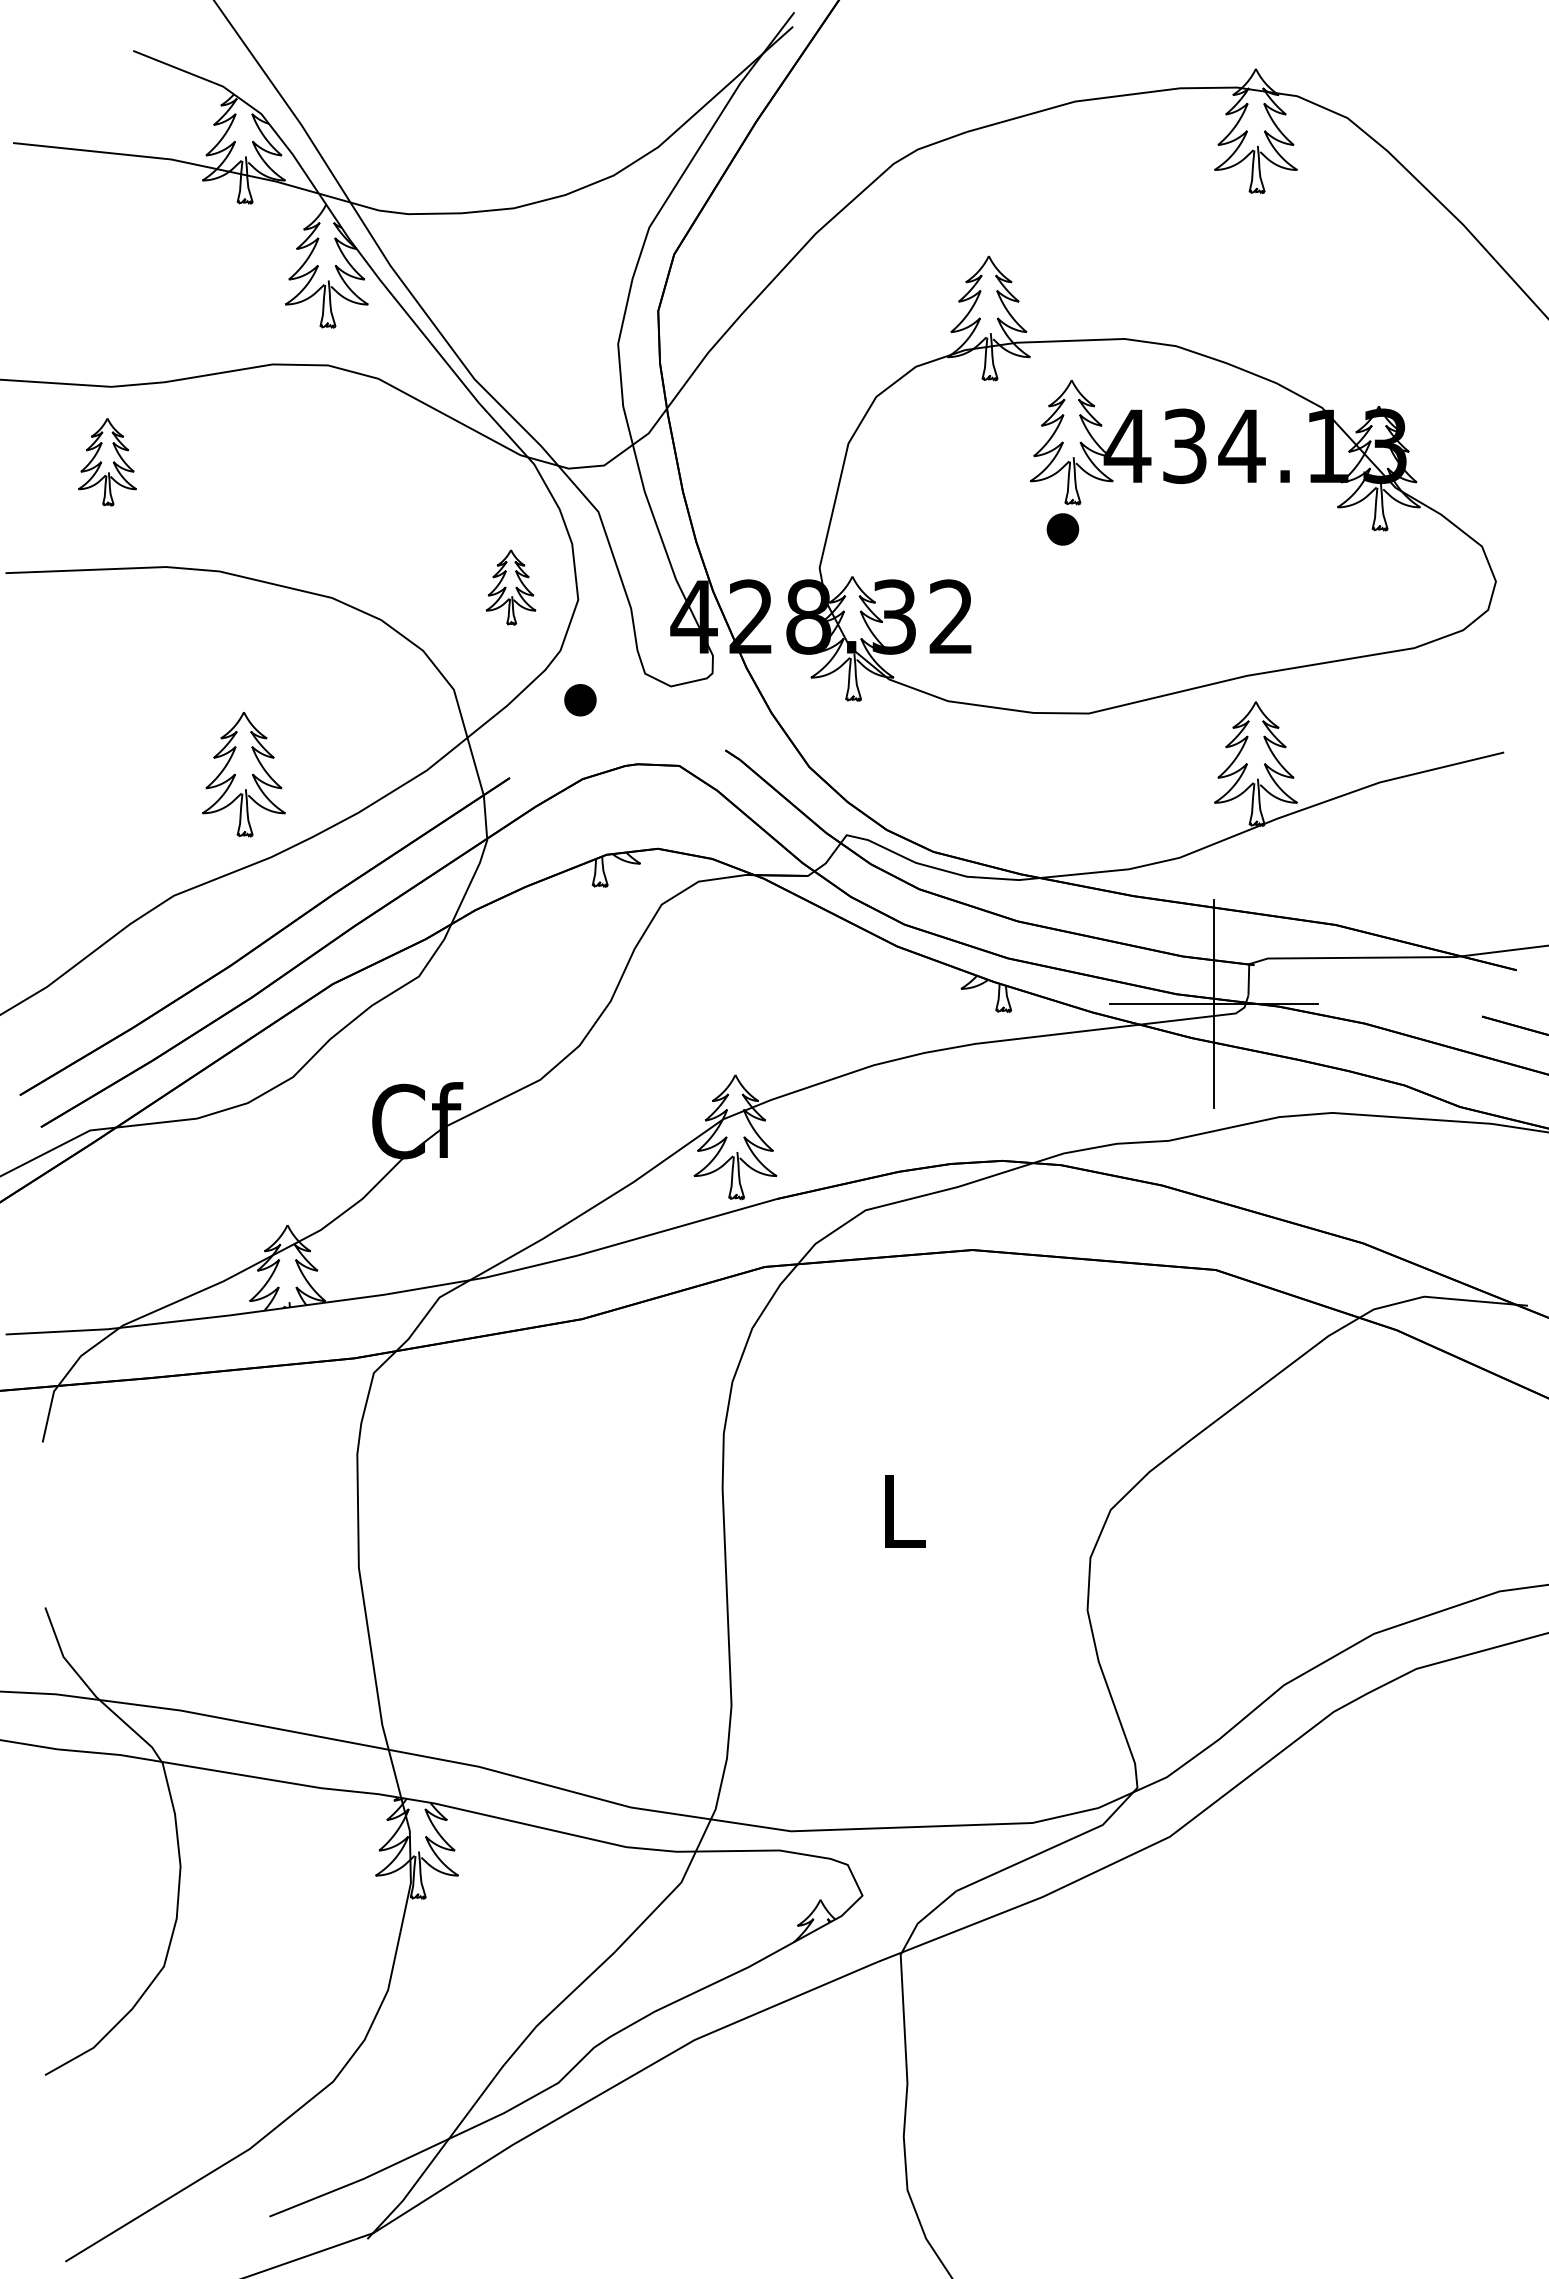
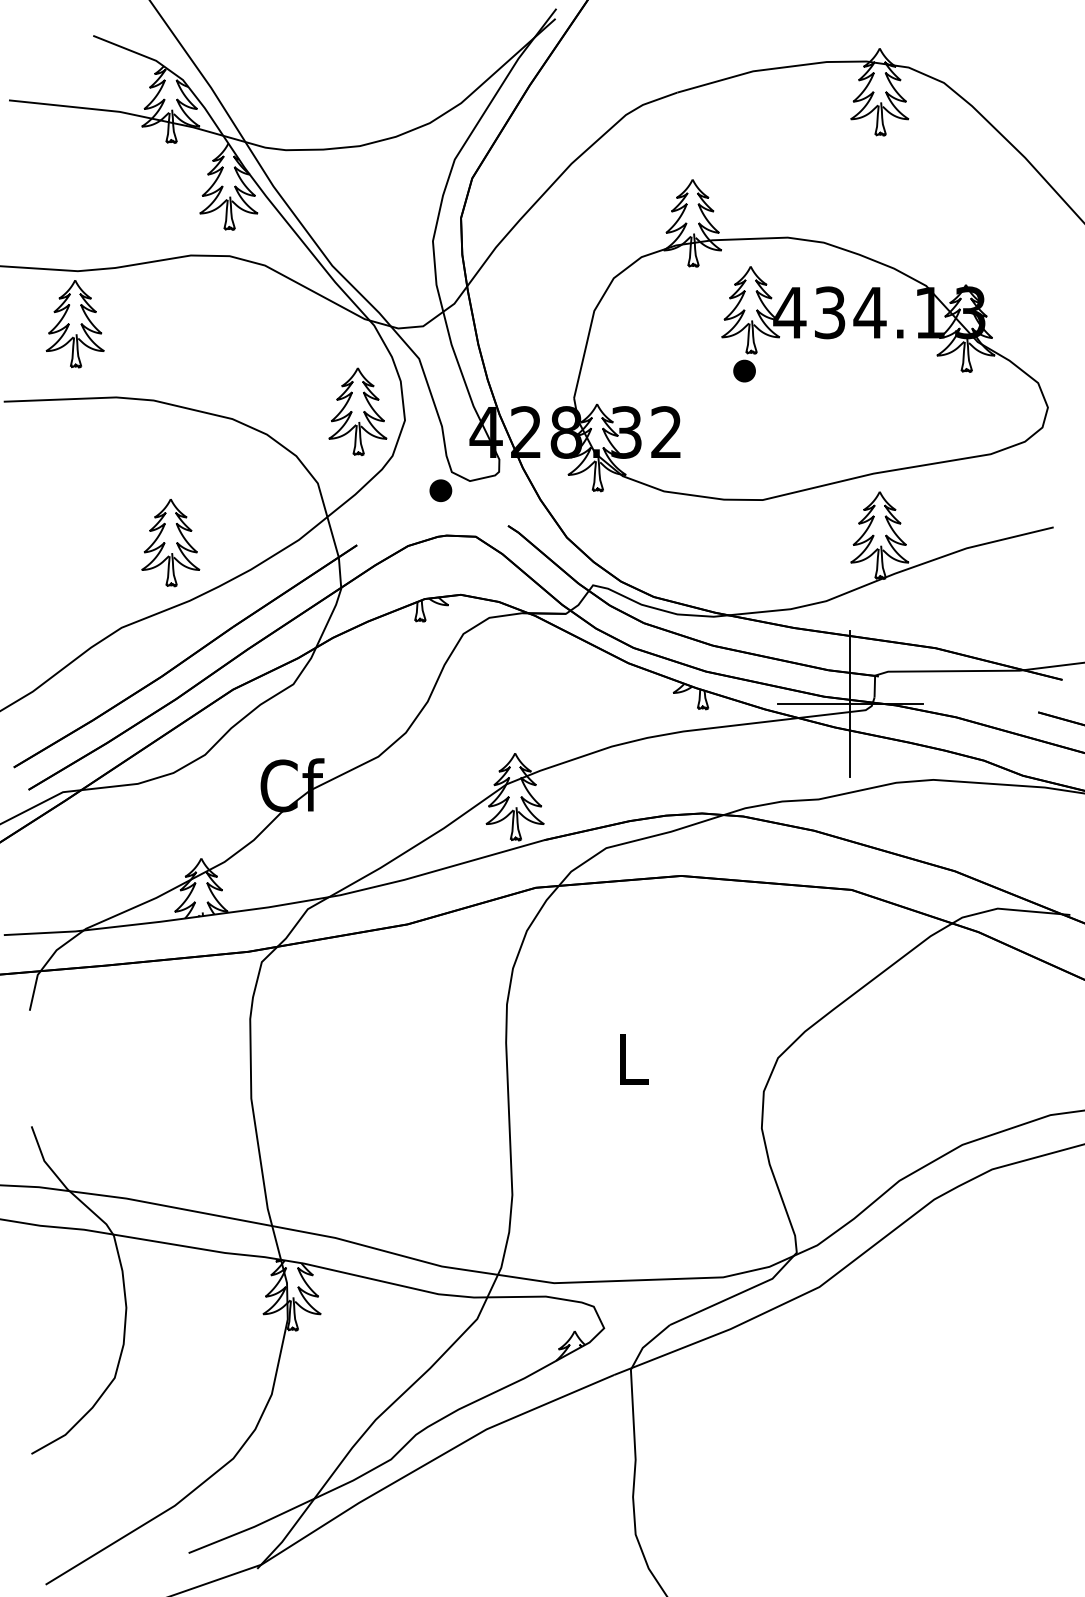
part: (107, 461) -> (75, 323), size x1.43
part: (510, 587) -> (357, 411), size x1.67
part: (580, 700) -> (440, 490), moved

